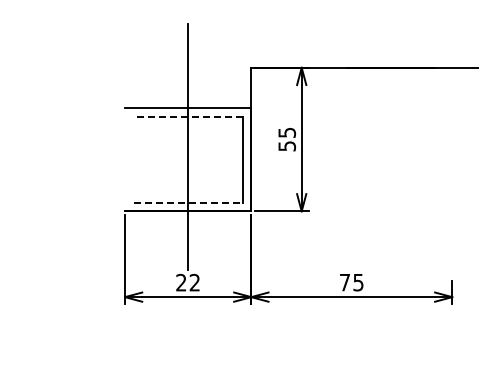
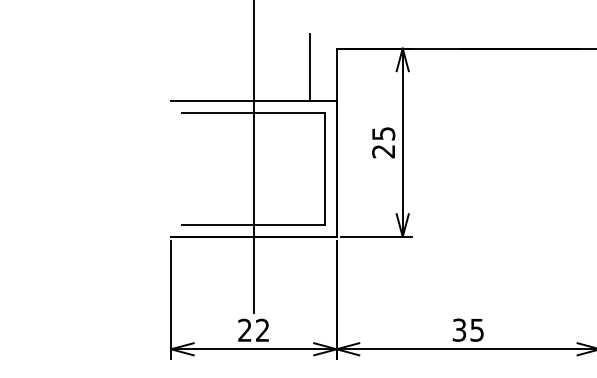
line: (231, 81) -> (310, 66), added
line: (188, 116) -> (254, 112), dashed -> solid
text: (287, 146) -> (384, 151), 55 -> 25
line: (188, 202) -> (254, 225), dashed -> solid
text: (345, 282) -> (460, 330), 75 -> 35

